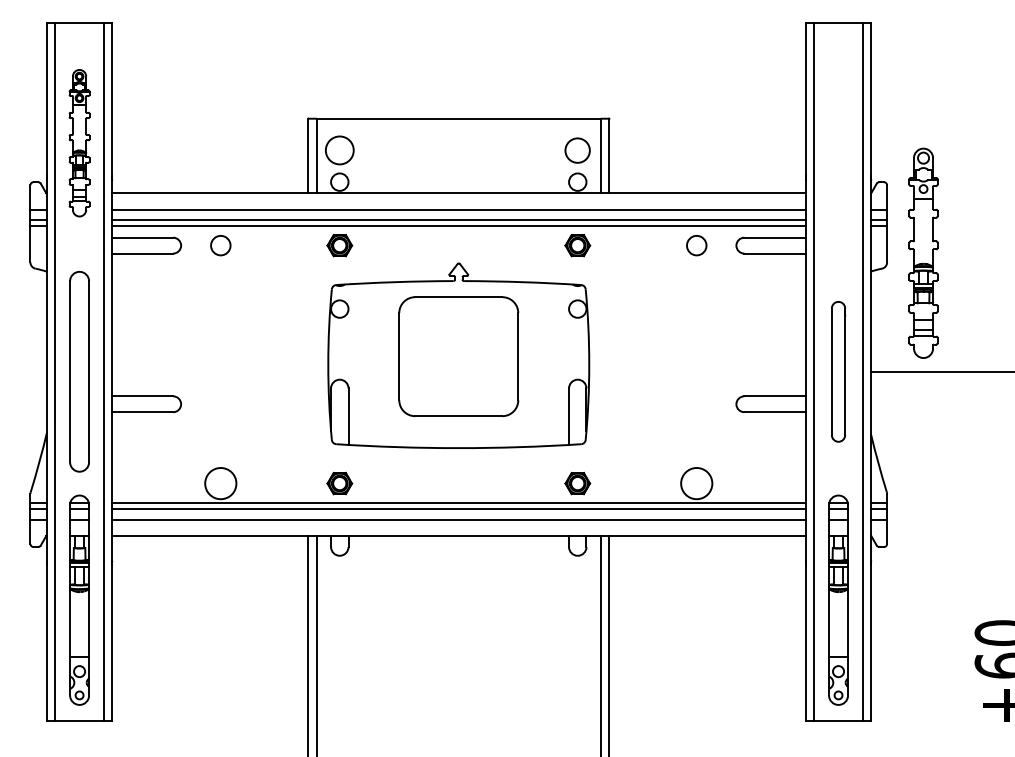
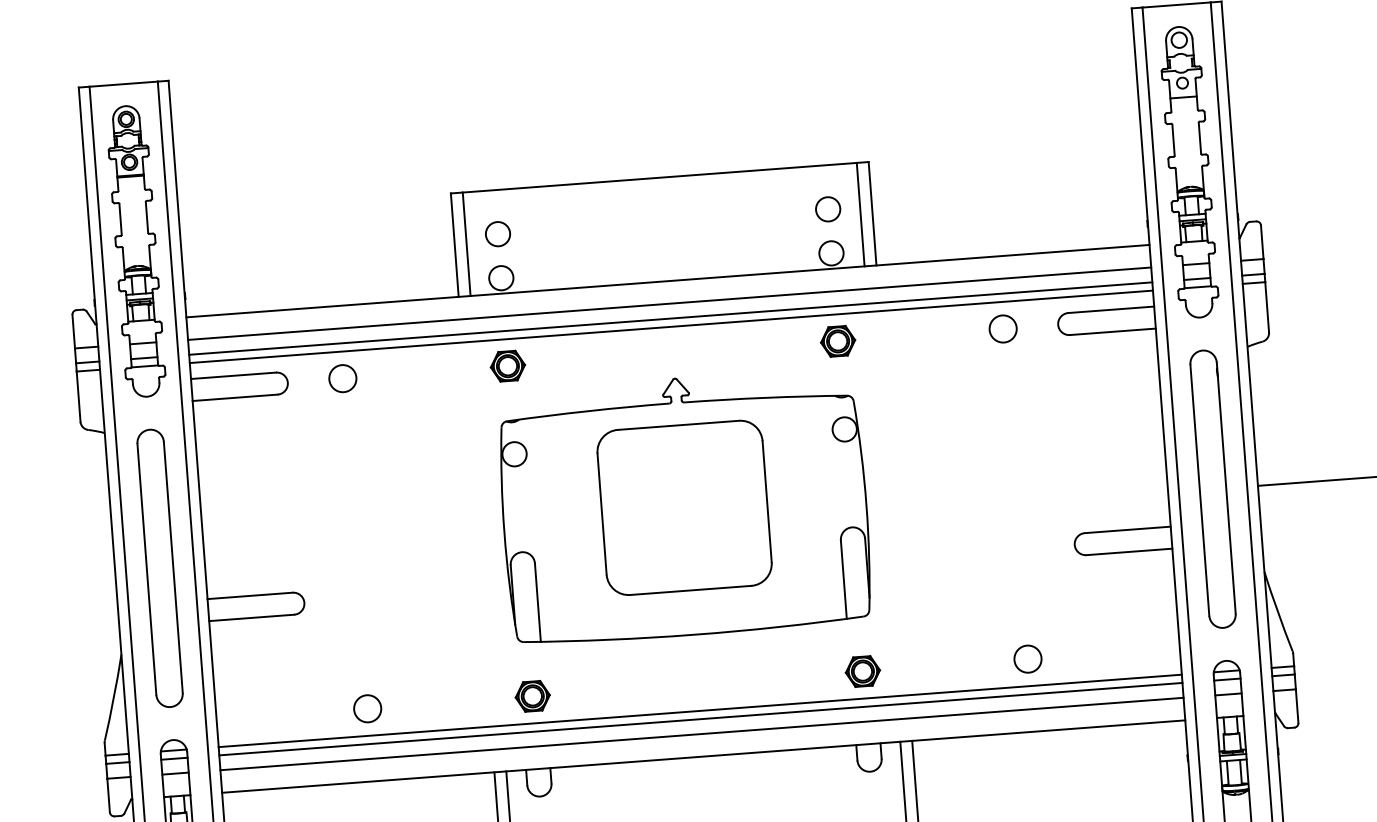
part: (79, 142) -> (136, 250), size x1.43
circle: (577, 149) -> (827, 208), size x0.71
circle: (339, 150) -> (497, 234), size x0.62
part: (923, 252) -> (1189, 171), moved
part: (838, 371) -> (1212, 488), size x1.43
circle: (220, 483) -> (367, 708), size x0.62
circle: (696, 483) -> (1027, 659), size x0.62

